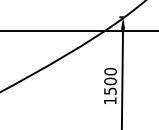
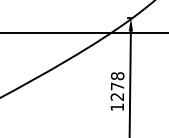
text: (110, 81) -> (117, 86), 1500 -> 1278

